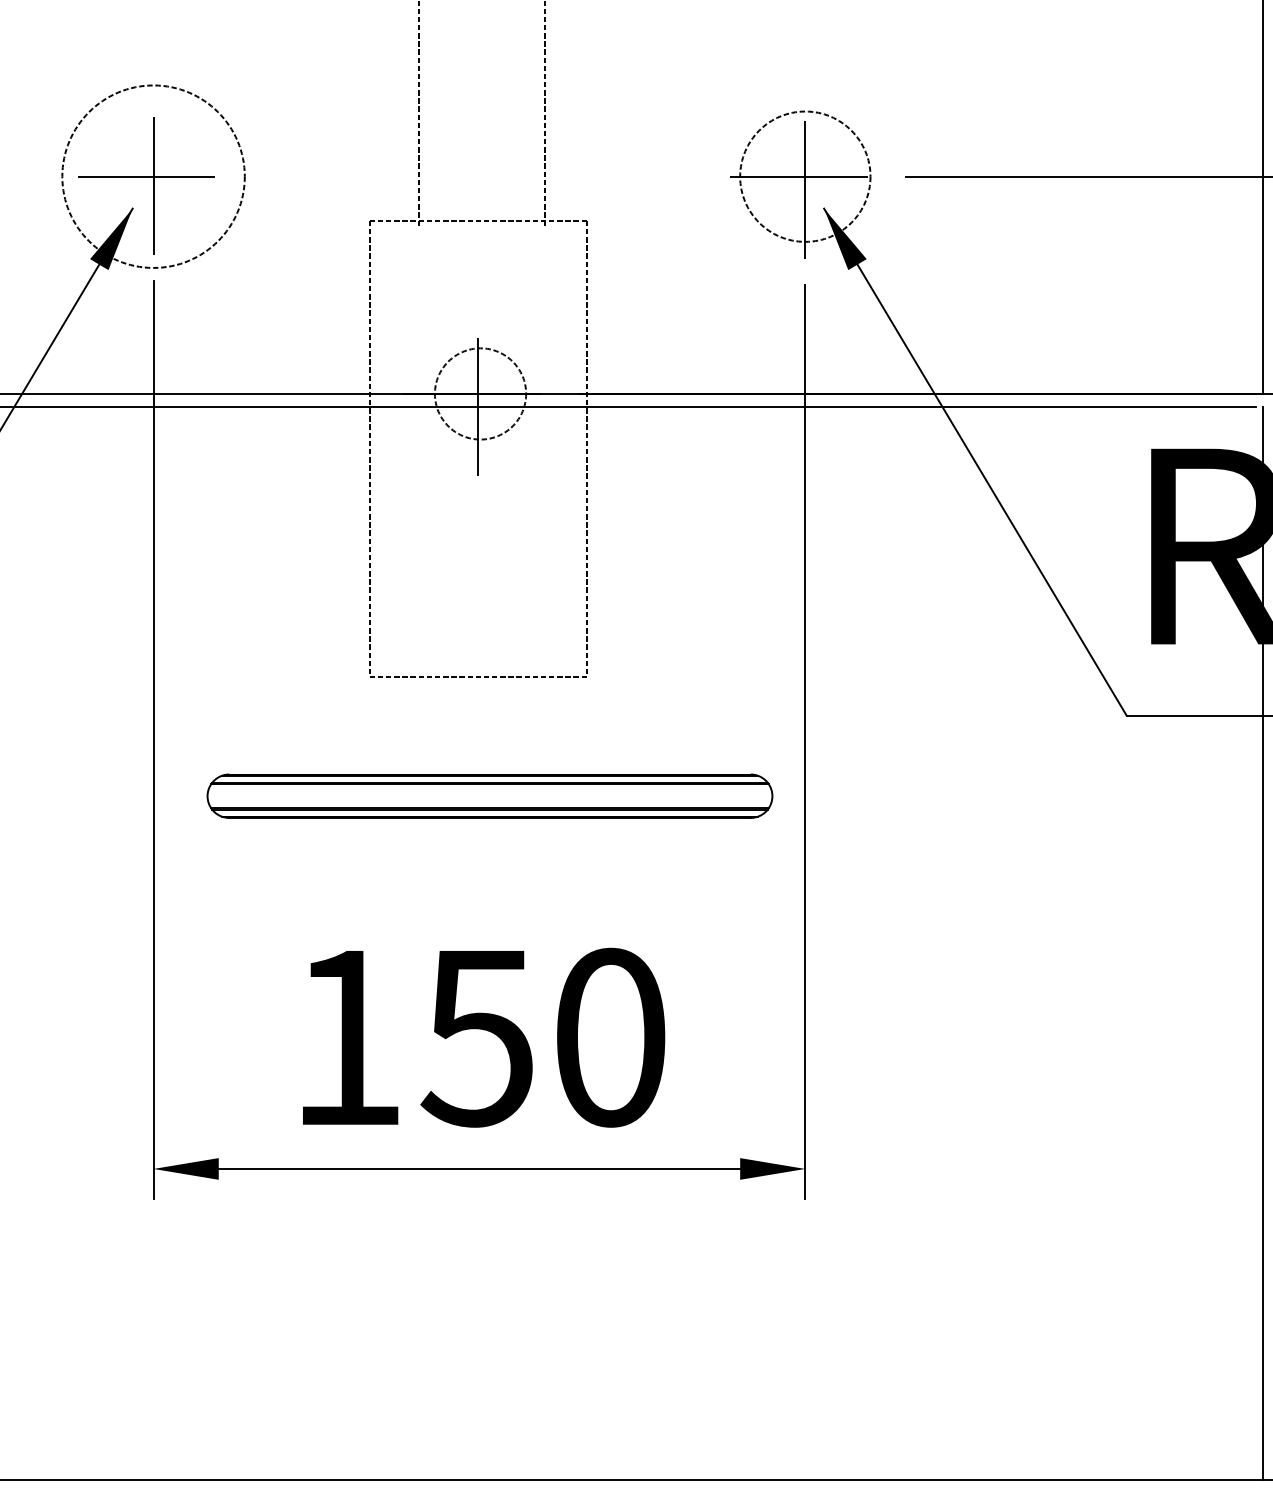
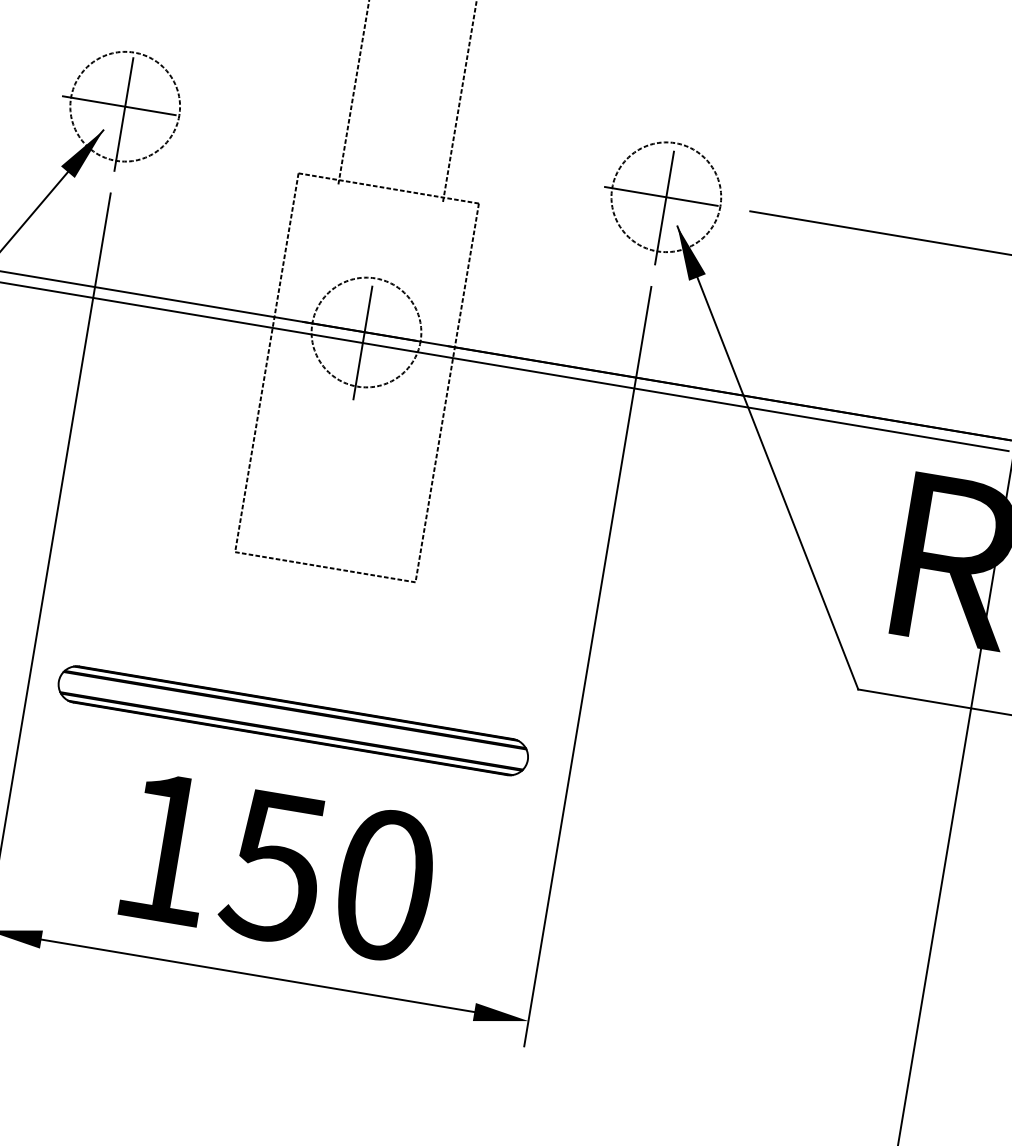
circle: (153, 176) -> (125, 106), size x0.71
circle: (480, 393) -> (366, 332), size x1.43
part: (489, 795) -> (293, 720), moved

